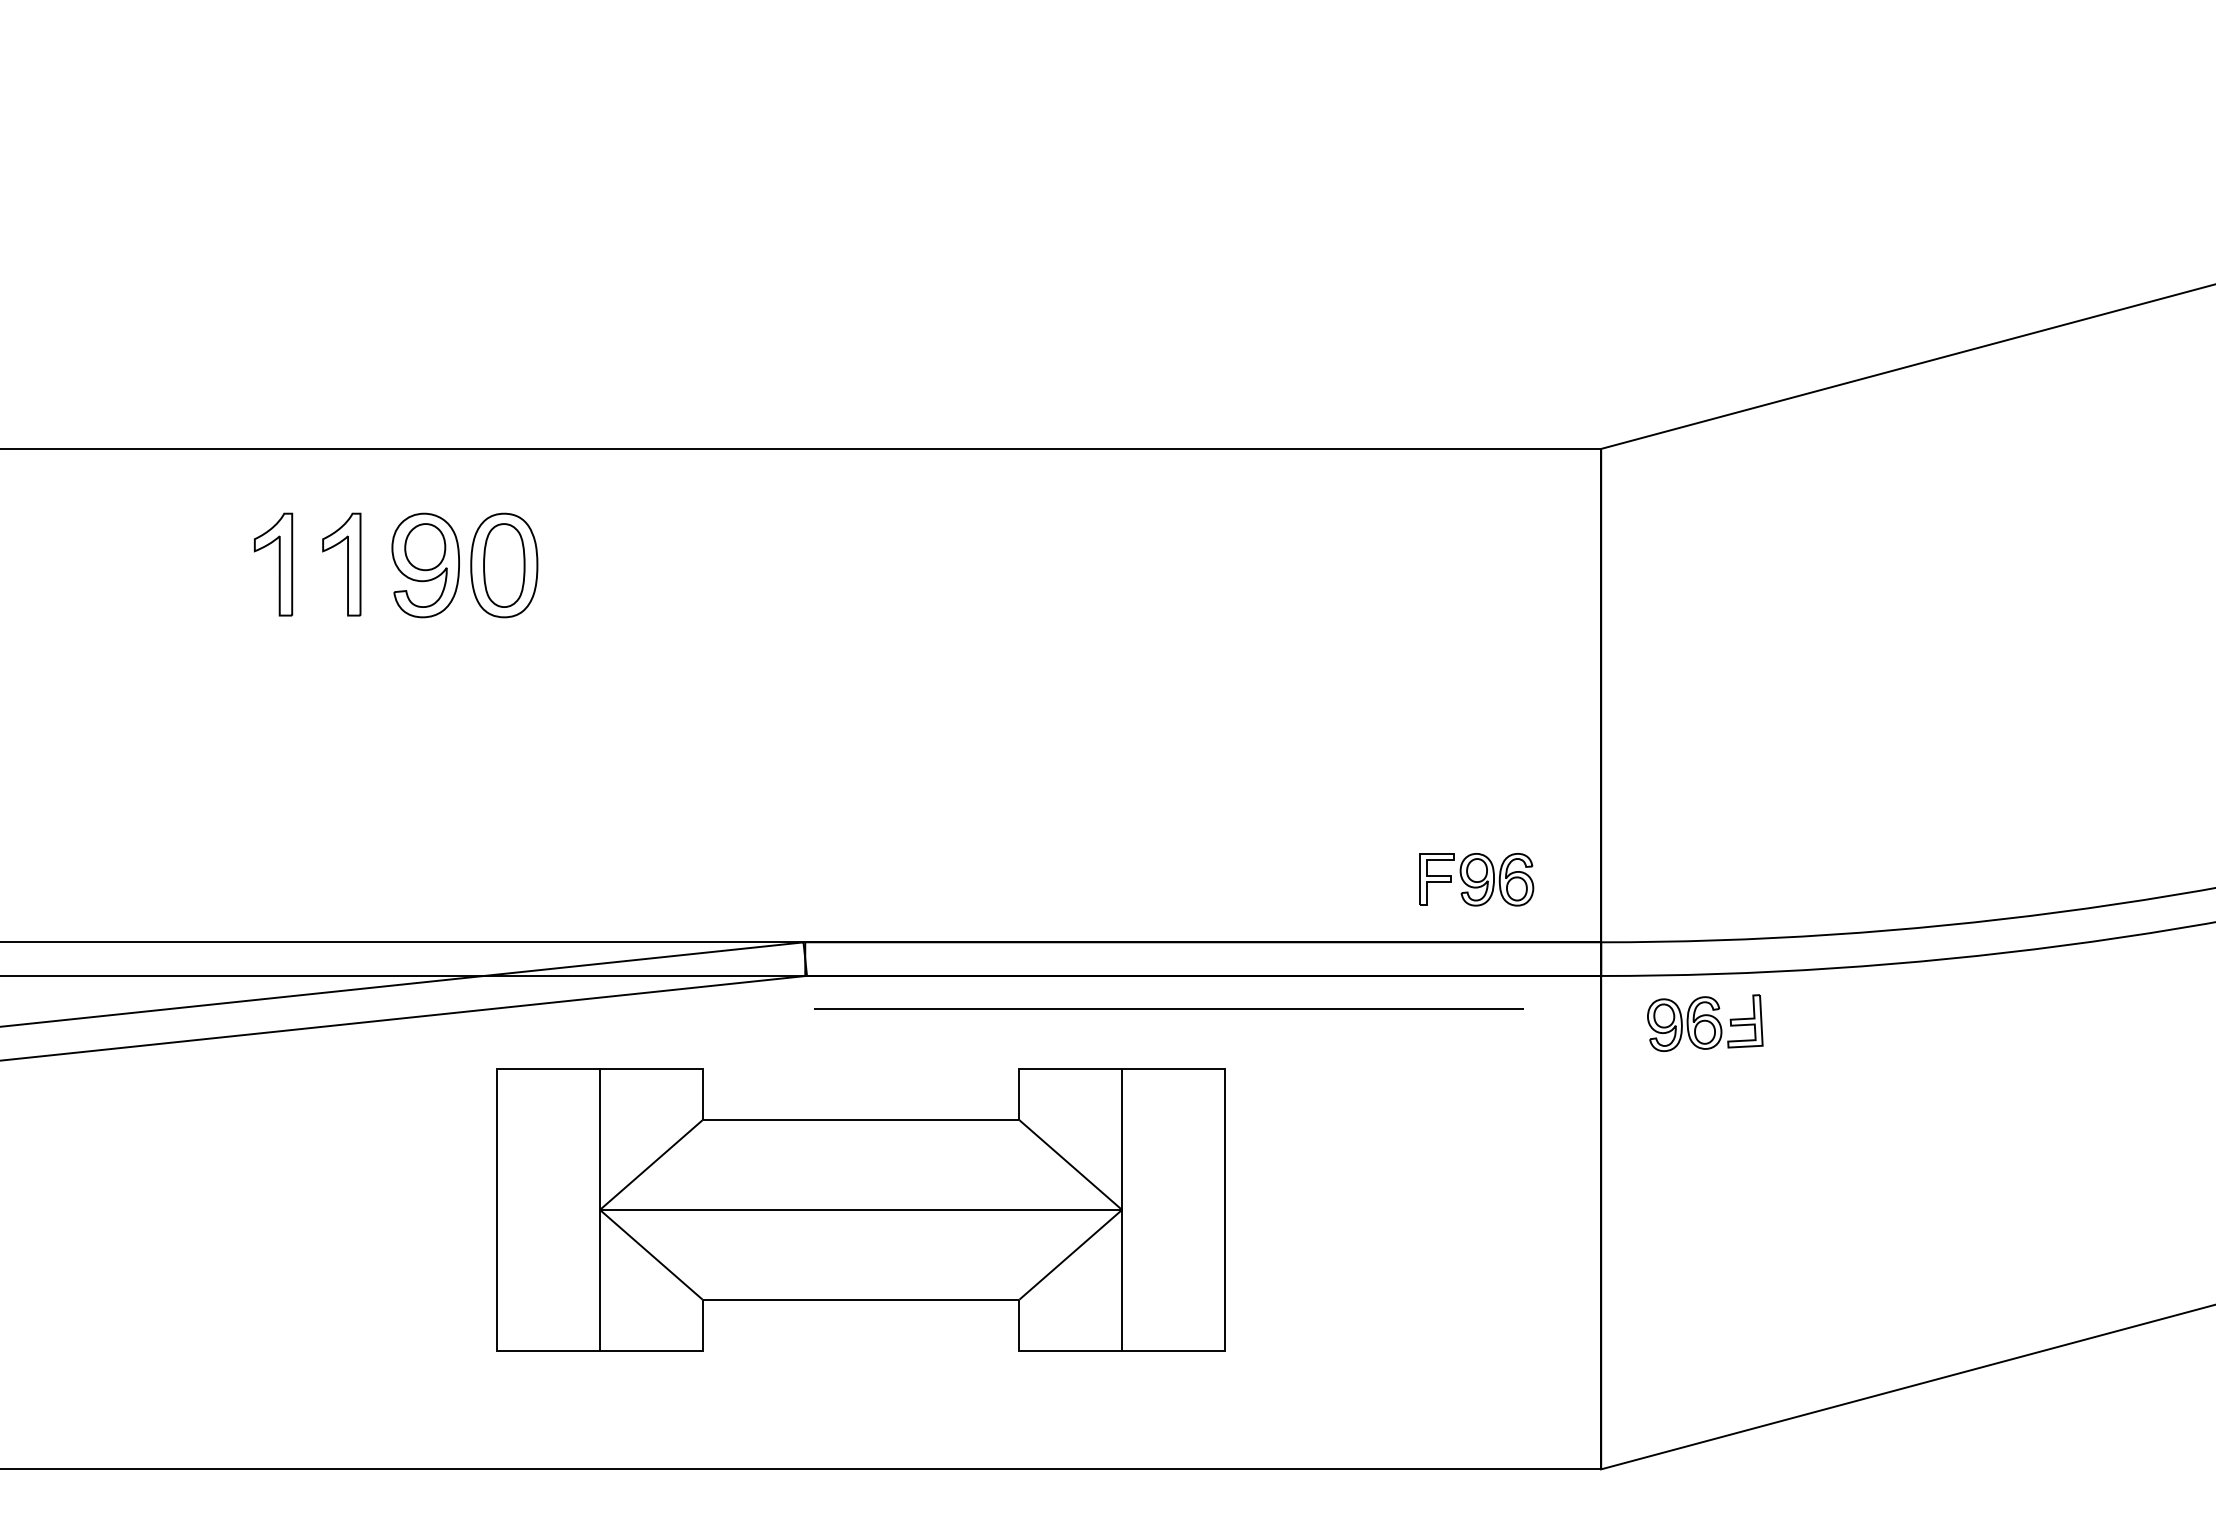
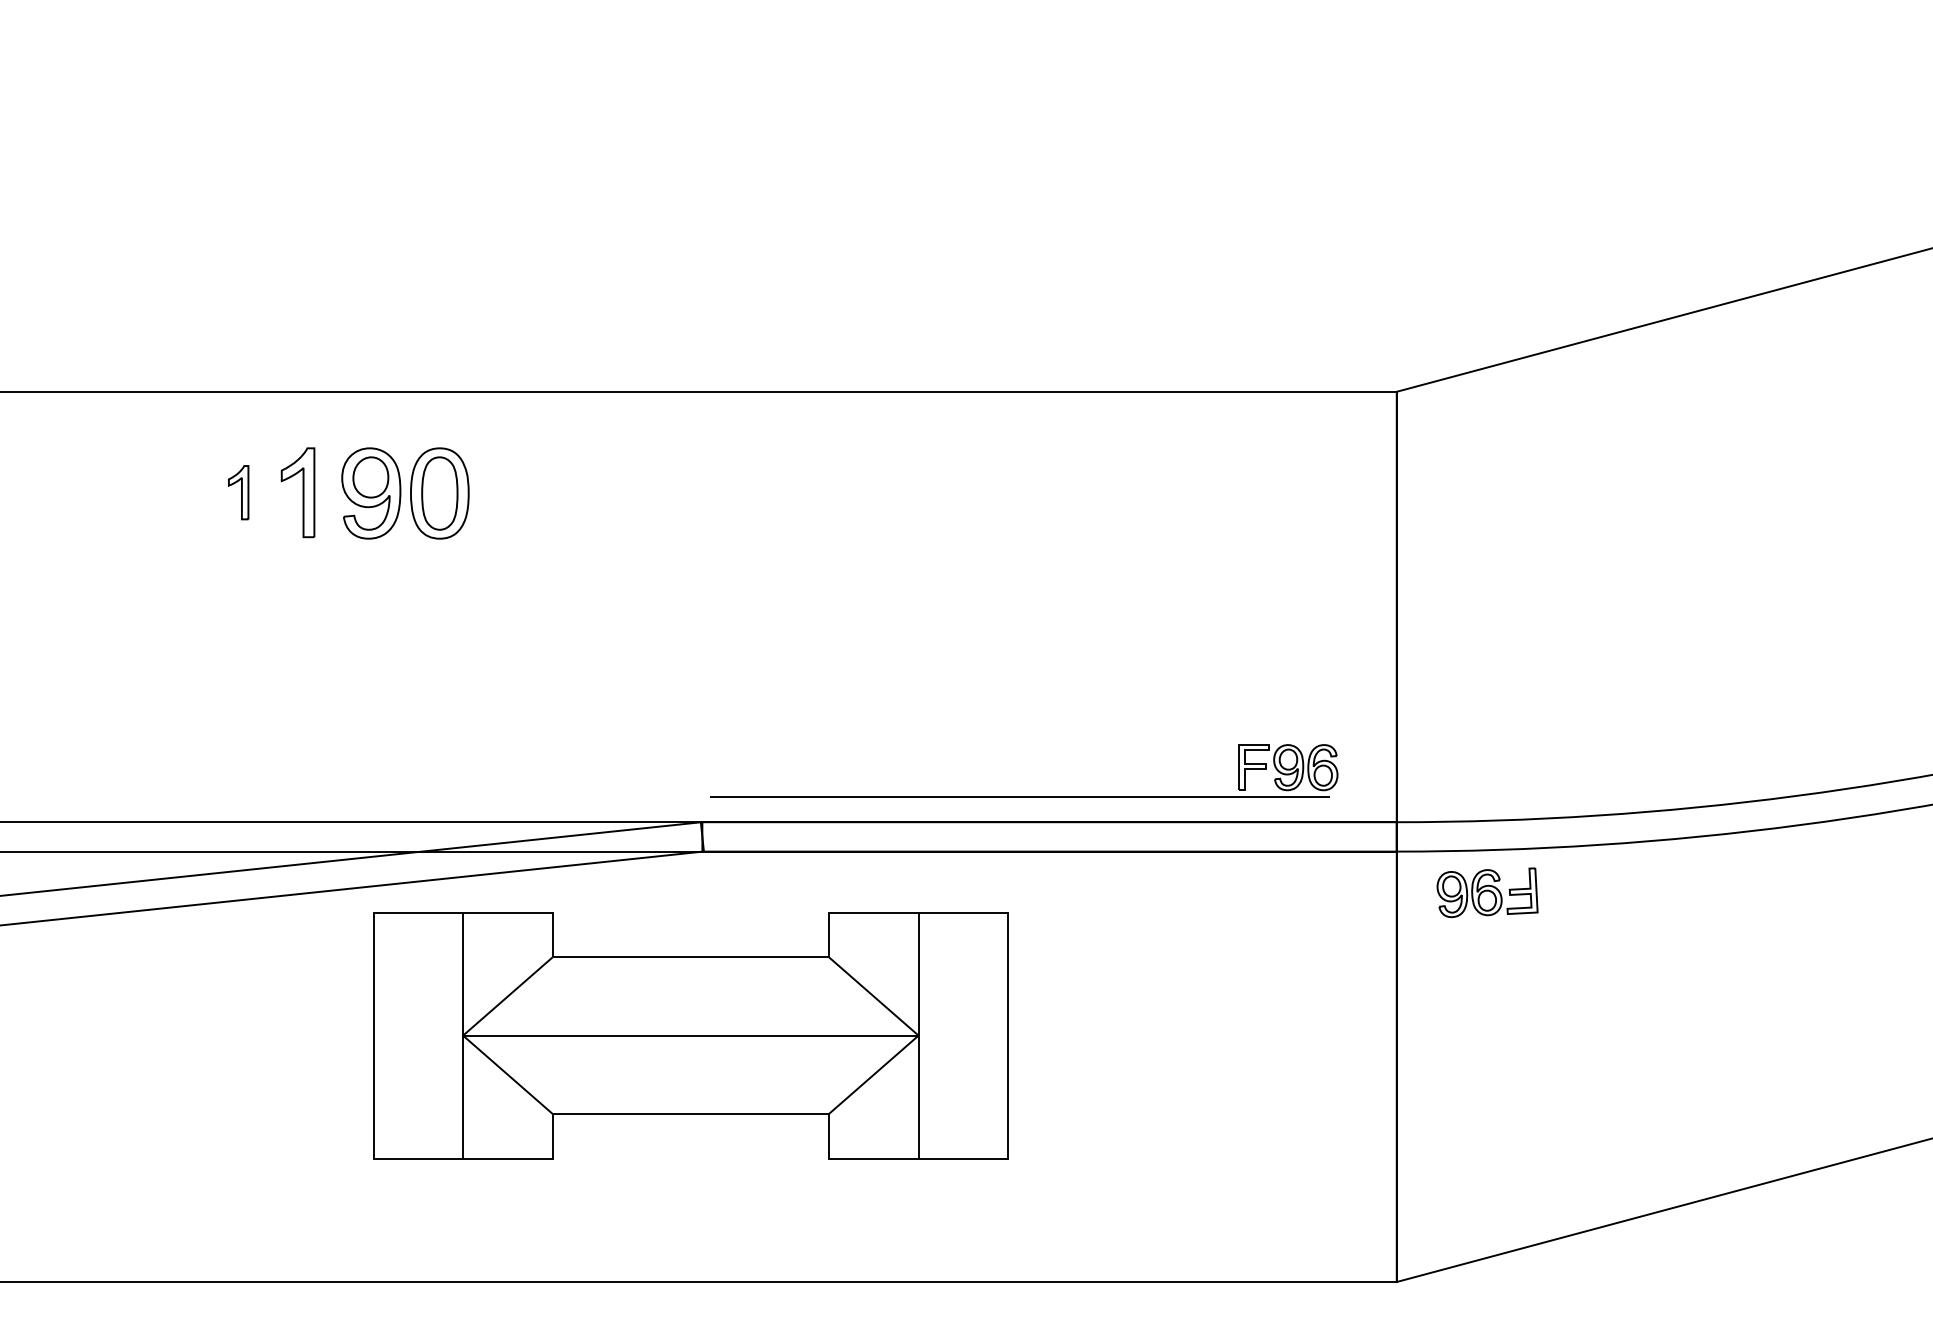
part: (273, 564) -> (238, 492), size x0.6
line: (1168, 1008) -> (1019, 797), moved
part: (860, 1209) -> (690, 1035), moved

